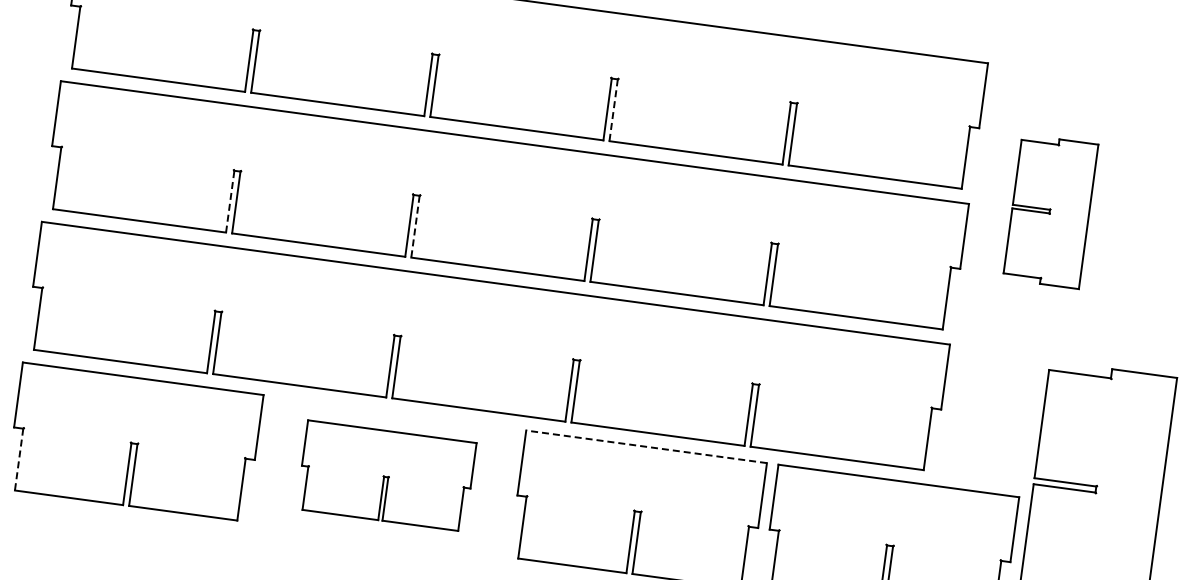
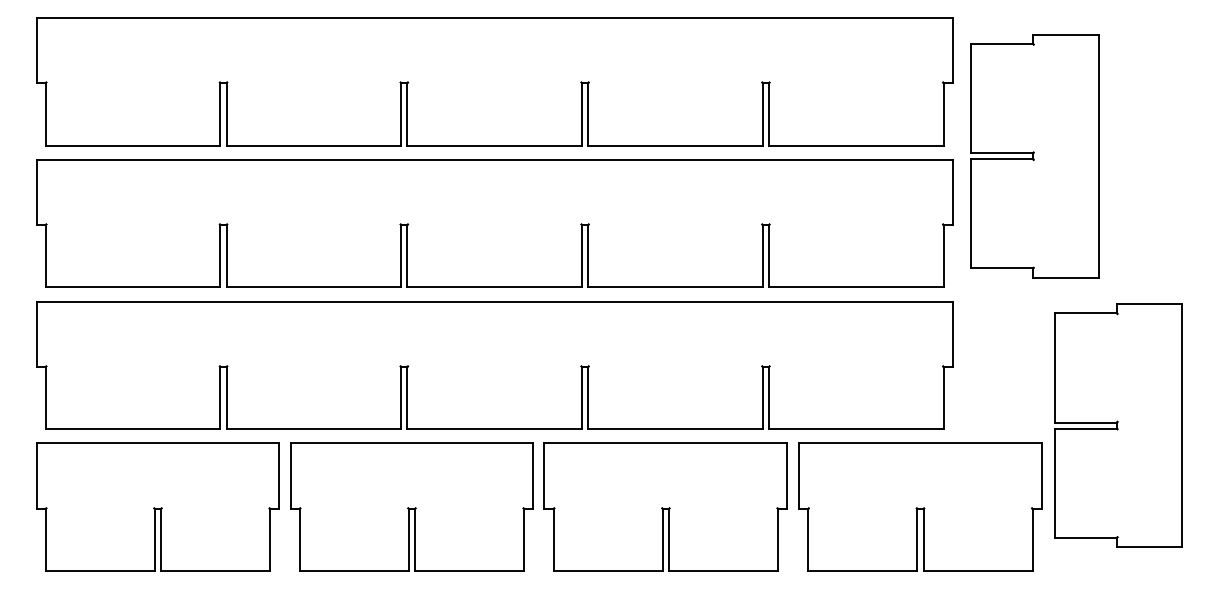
line: (613, 110) -> (588, 114), dashed -> solid
line: (230, 200) -> (220, 255), dashed -> solid
part: (1050, 211) -> (1034, 156), size x1.67
line: (415, 226) -> (407, 256), dashed -> solid
line: (646, 446) -> (665, 443), dashed -> solid
line: (18, 459) -> (45, 540), dashed -> solid
part: (386, 475) -> (411, 506), size x1.43

